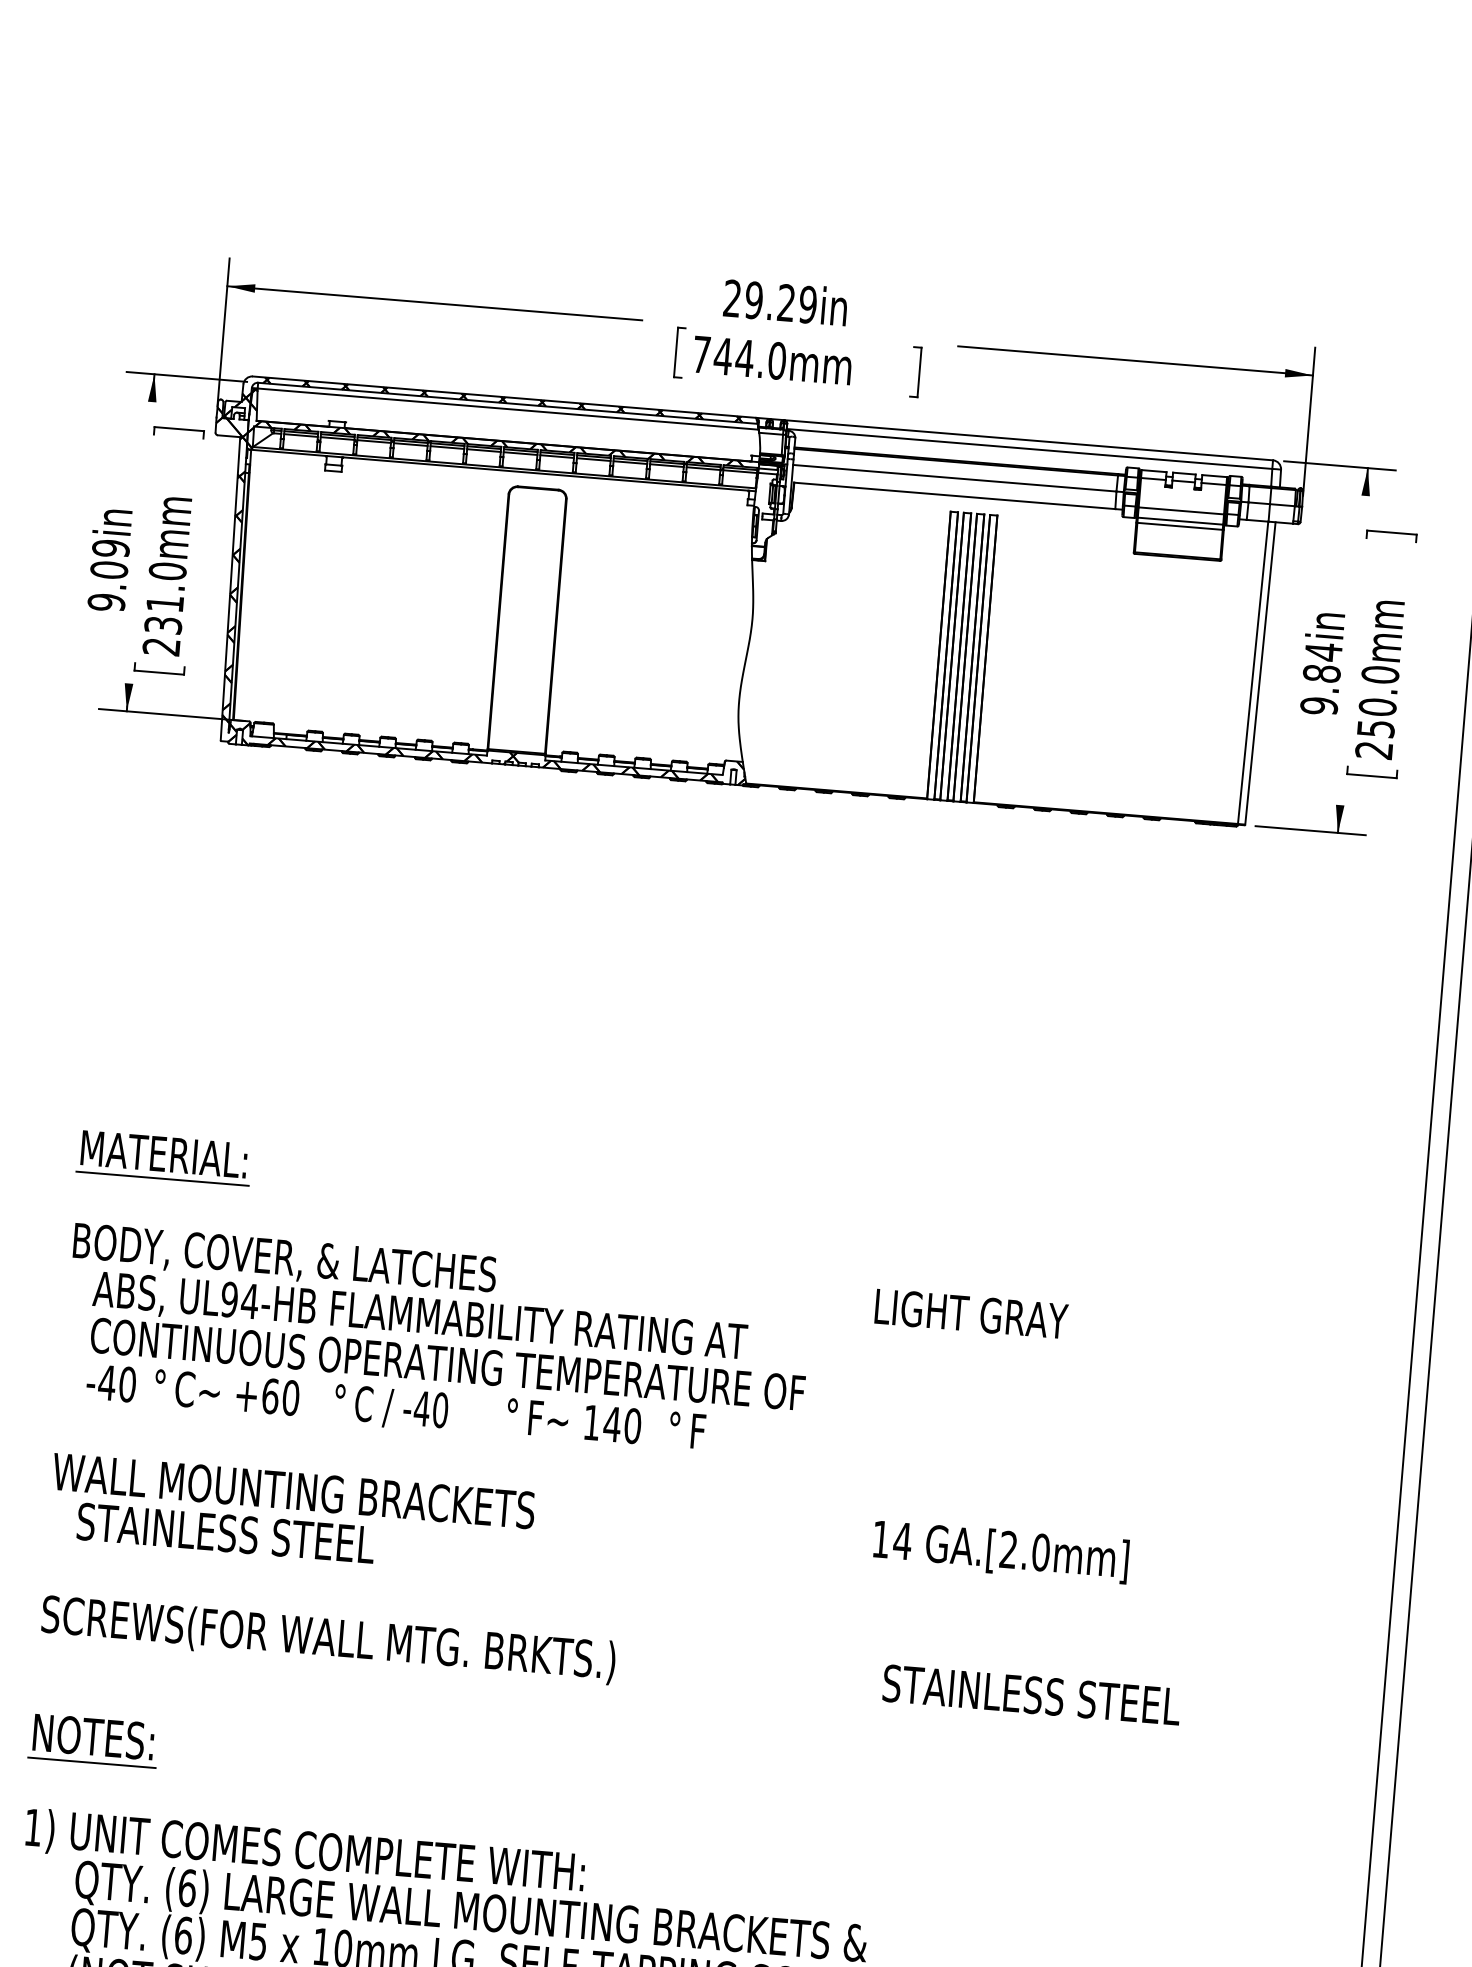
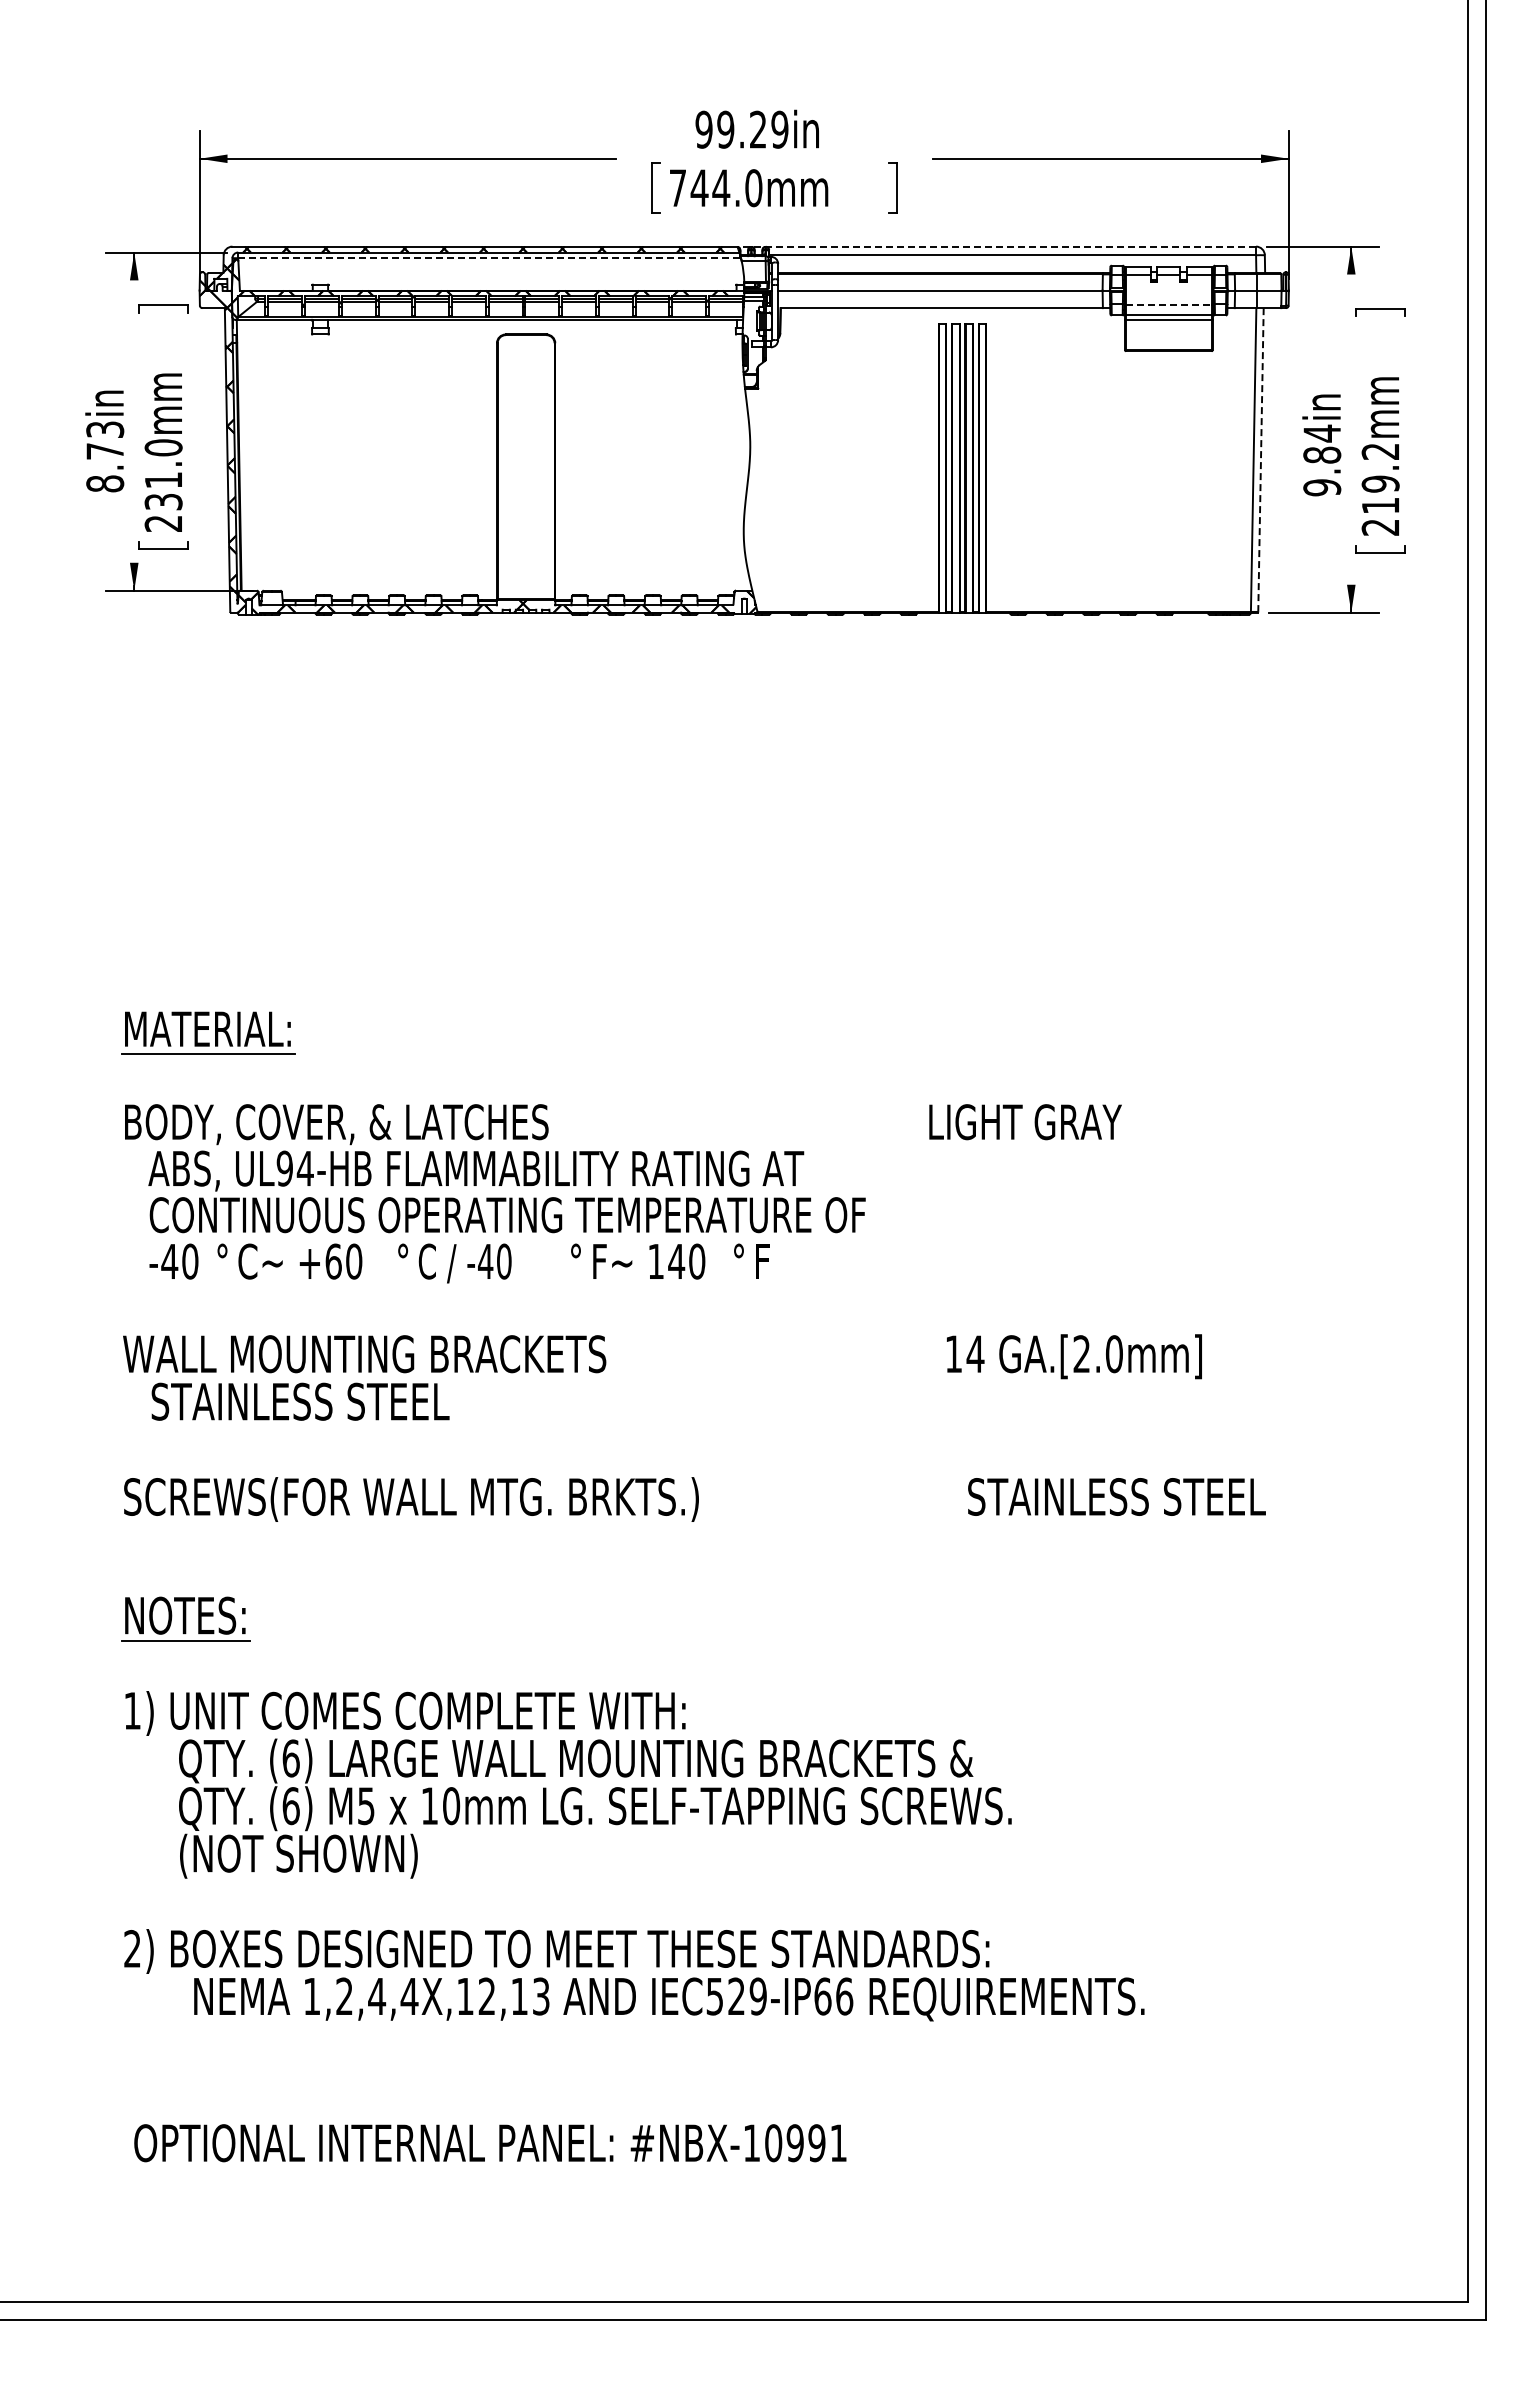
text: (731, 298) -> (703, 129), 29.29in -> 99.29in
line: (509, 409) -> (490, 258), solid -> dashed
line: (1014, 438) -> (996, 246), solid -> dashed
line: (1181, 510) -> (1168, 304), solid -> dashed
text: (109, 575) -> (105, 456), 9.09in -> 8.73in
line: (1259, 673) -> (1260, 460), solid -> dashed
text: (1378, 701) -> (1380, 478), 250.0mm -> 219.2mm

